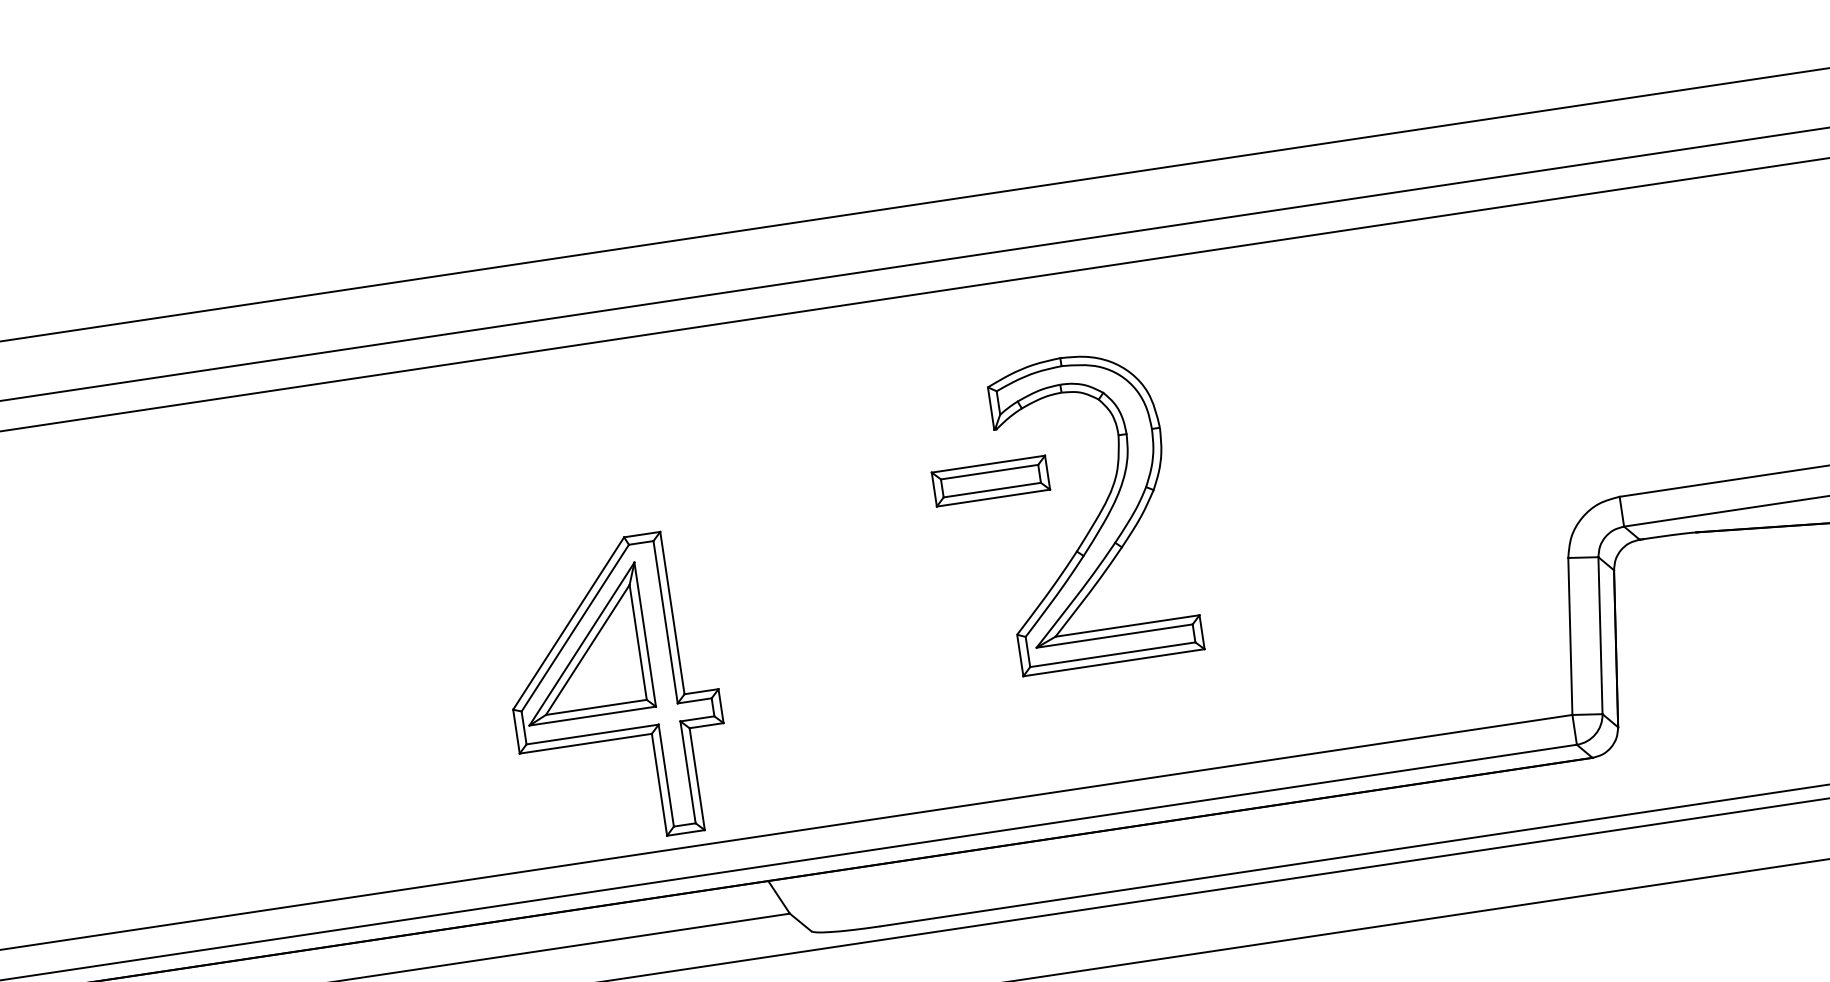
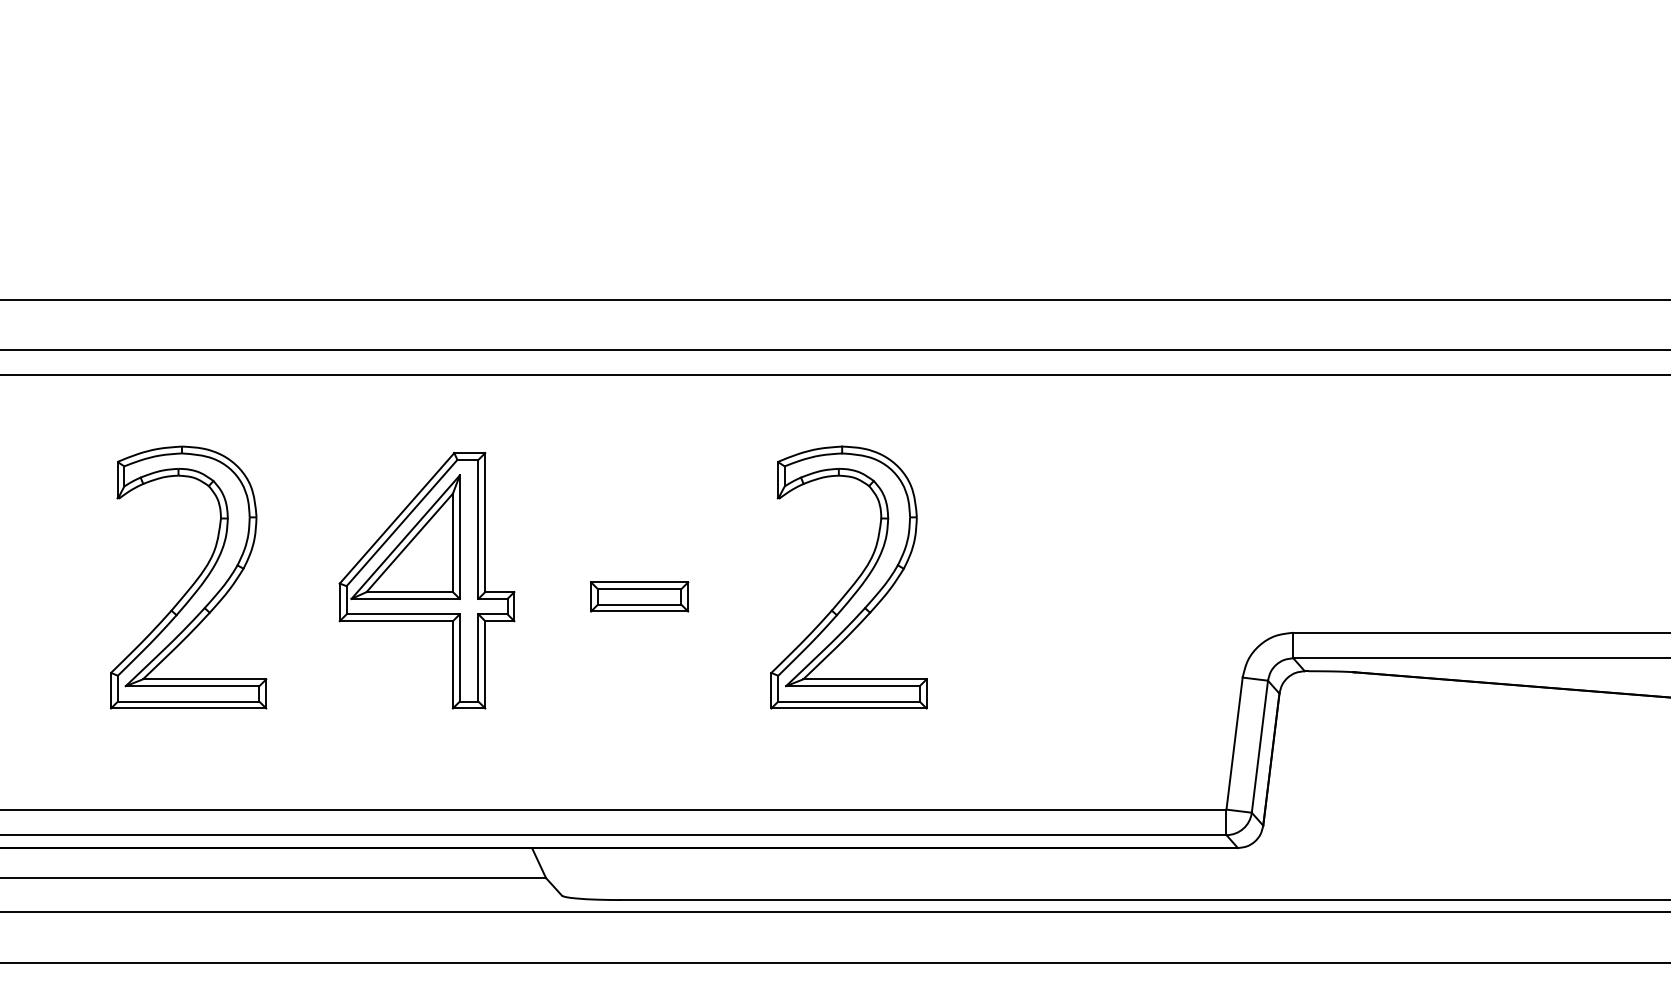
part: (990, 480) -> (639, 596), moved
part: (326, 630) -> (193, 582), added
part: (613, 690) -> (426, 580), moved

